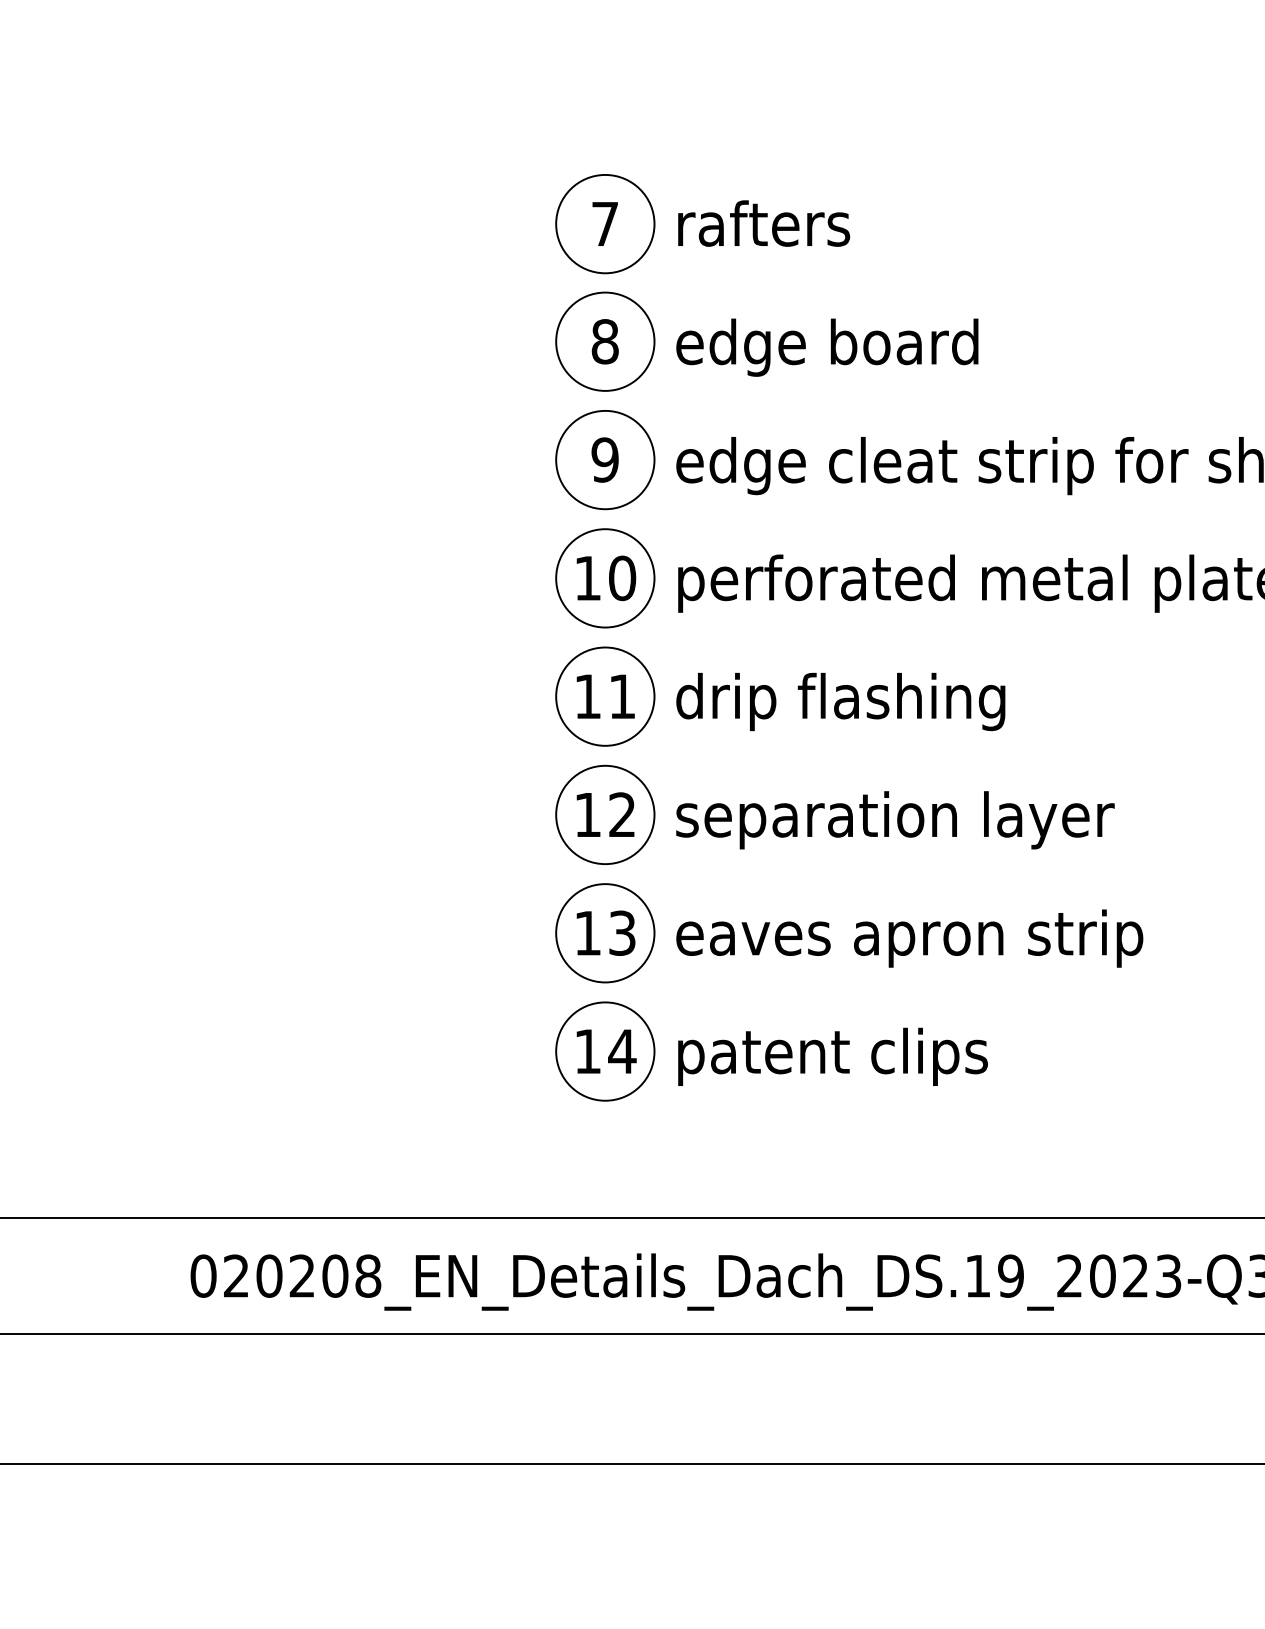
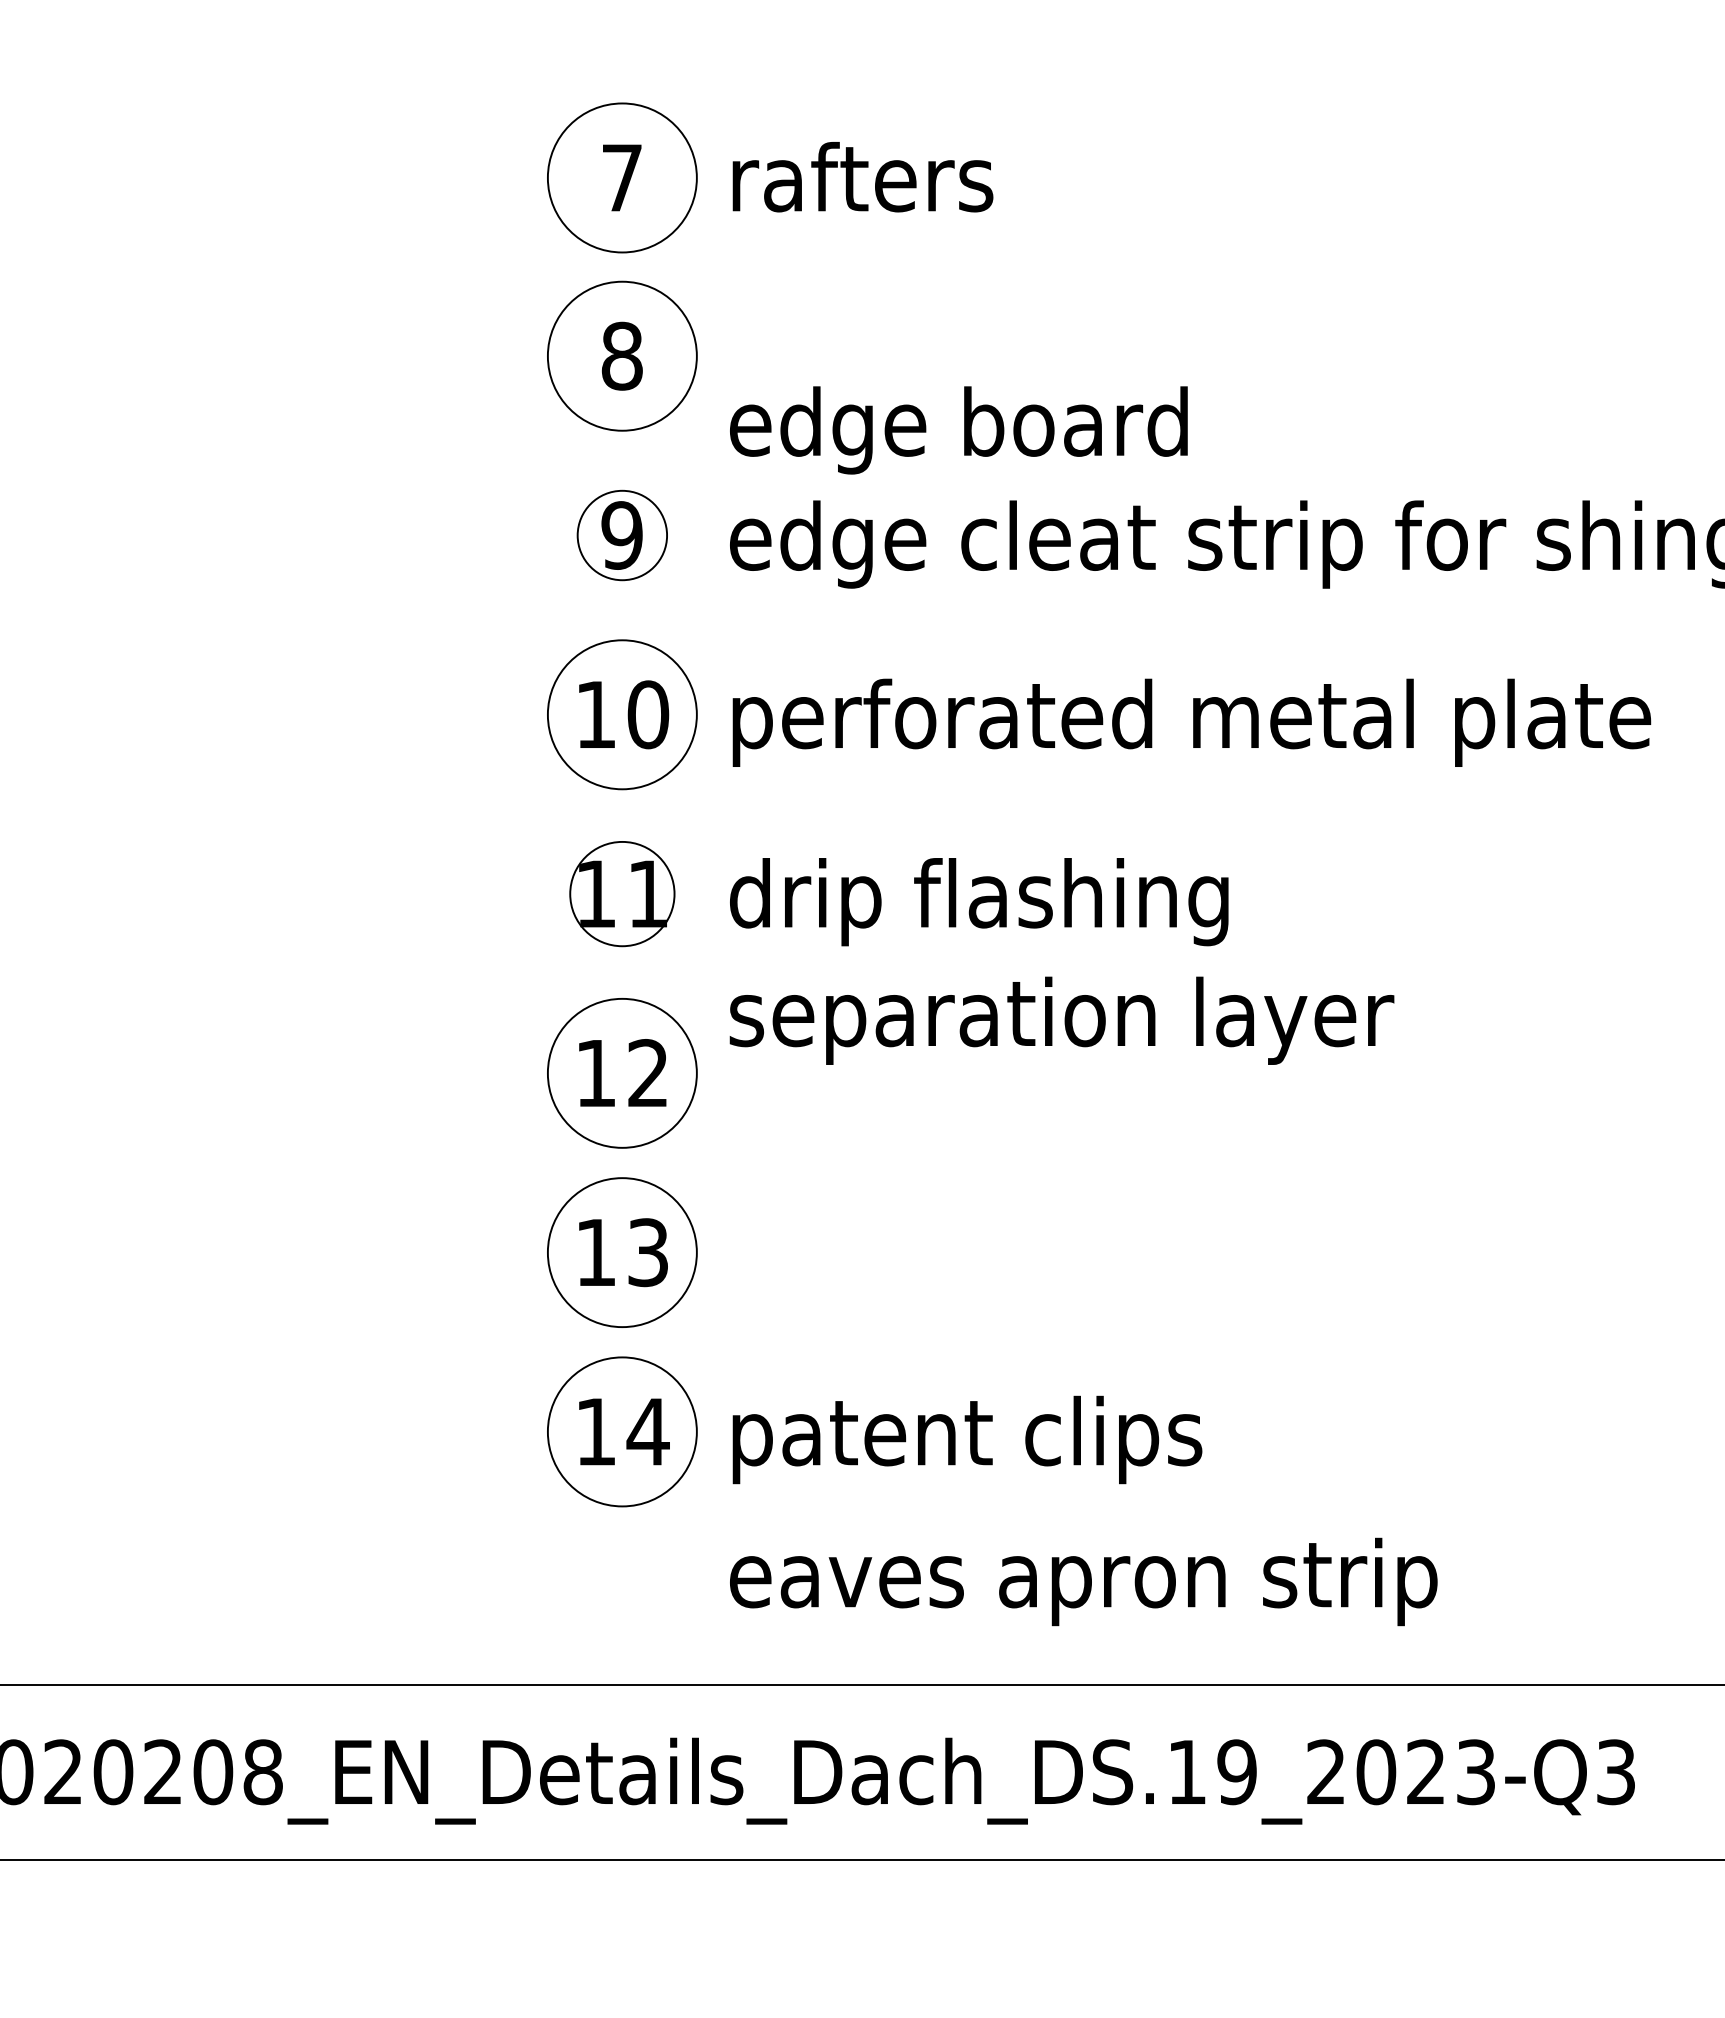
text: (827, 347) -> (959, 430), moved
circle: (605, 459) -> (622, 534), size x0.6
circle: (605, 696) -> (622, 893), size x0.7
text: (895, 820) -> (1062, 1021), moved
text: (909, 938) -> (1083, 1581), moved

